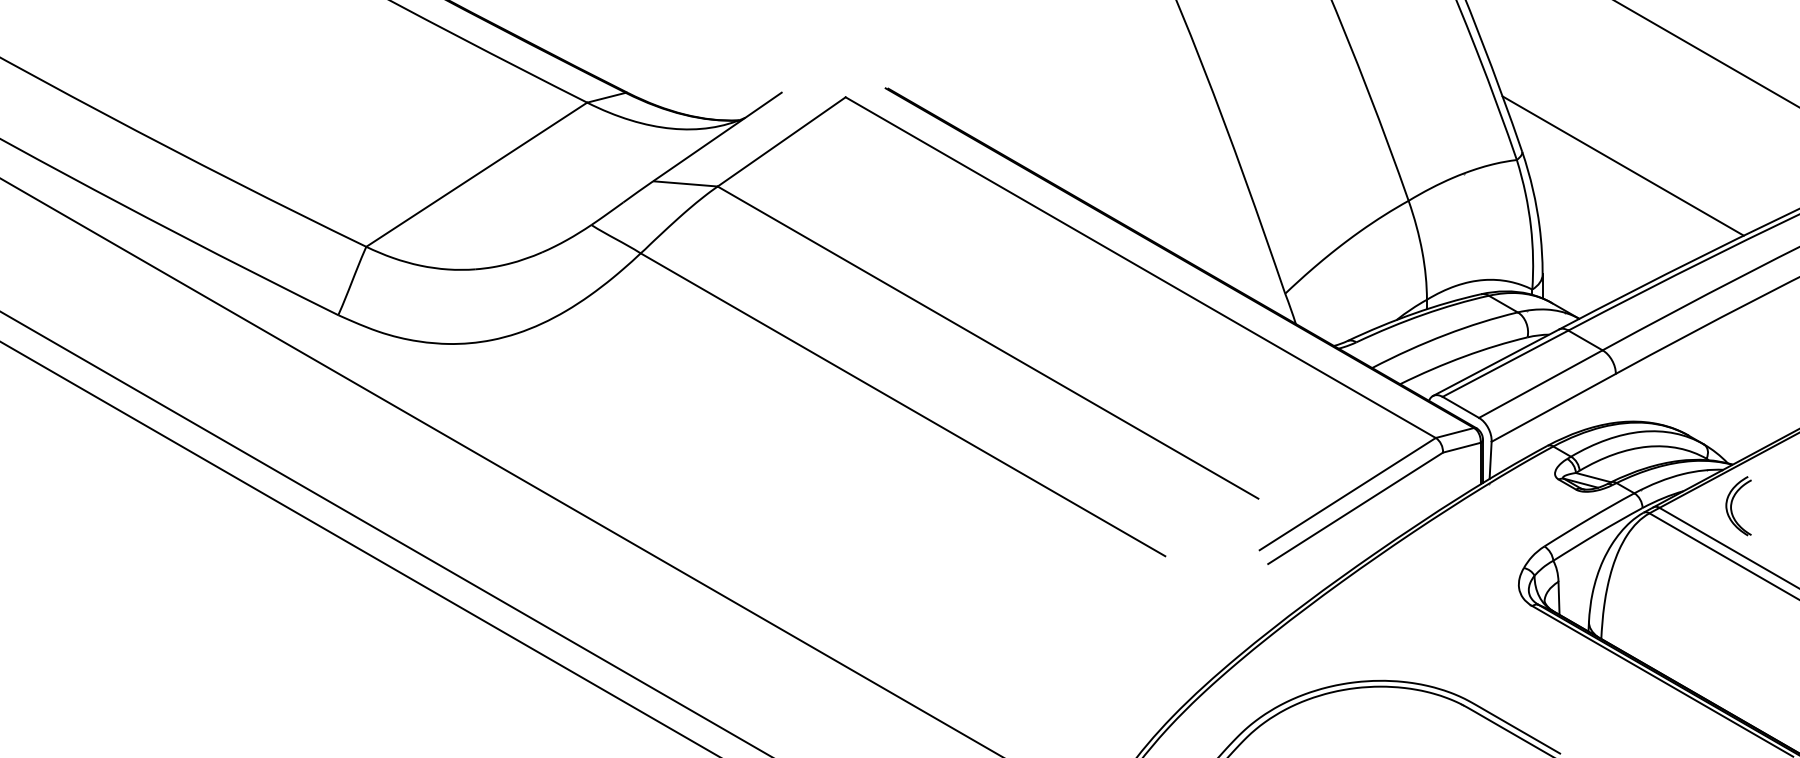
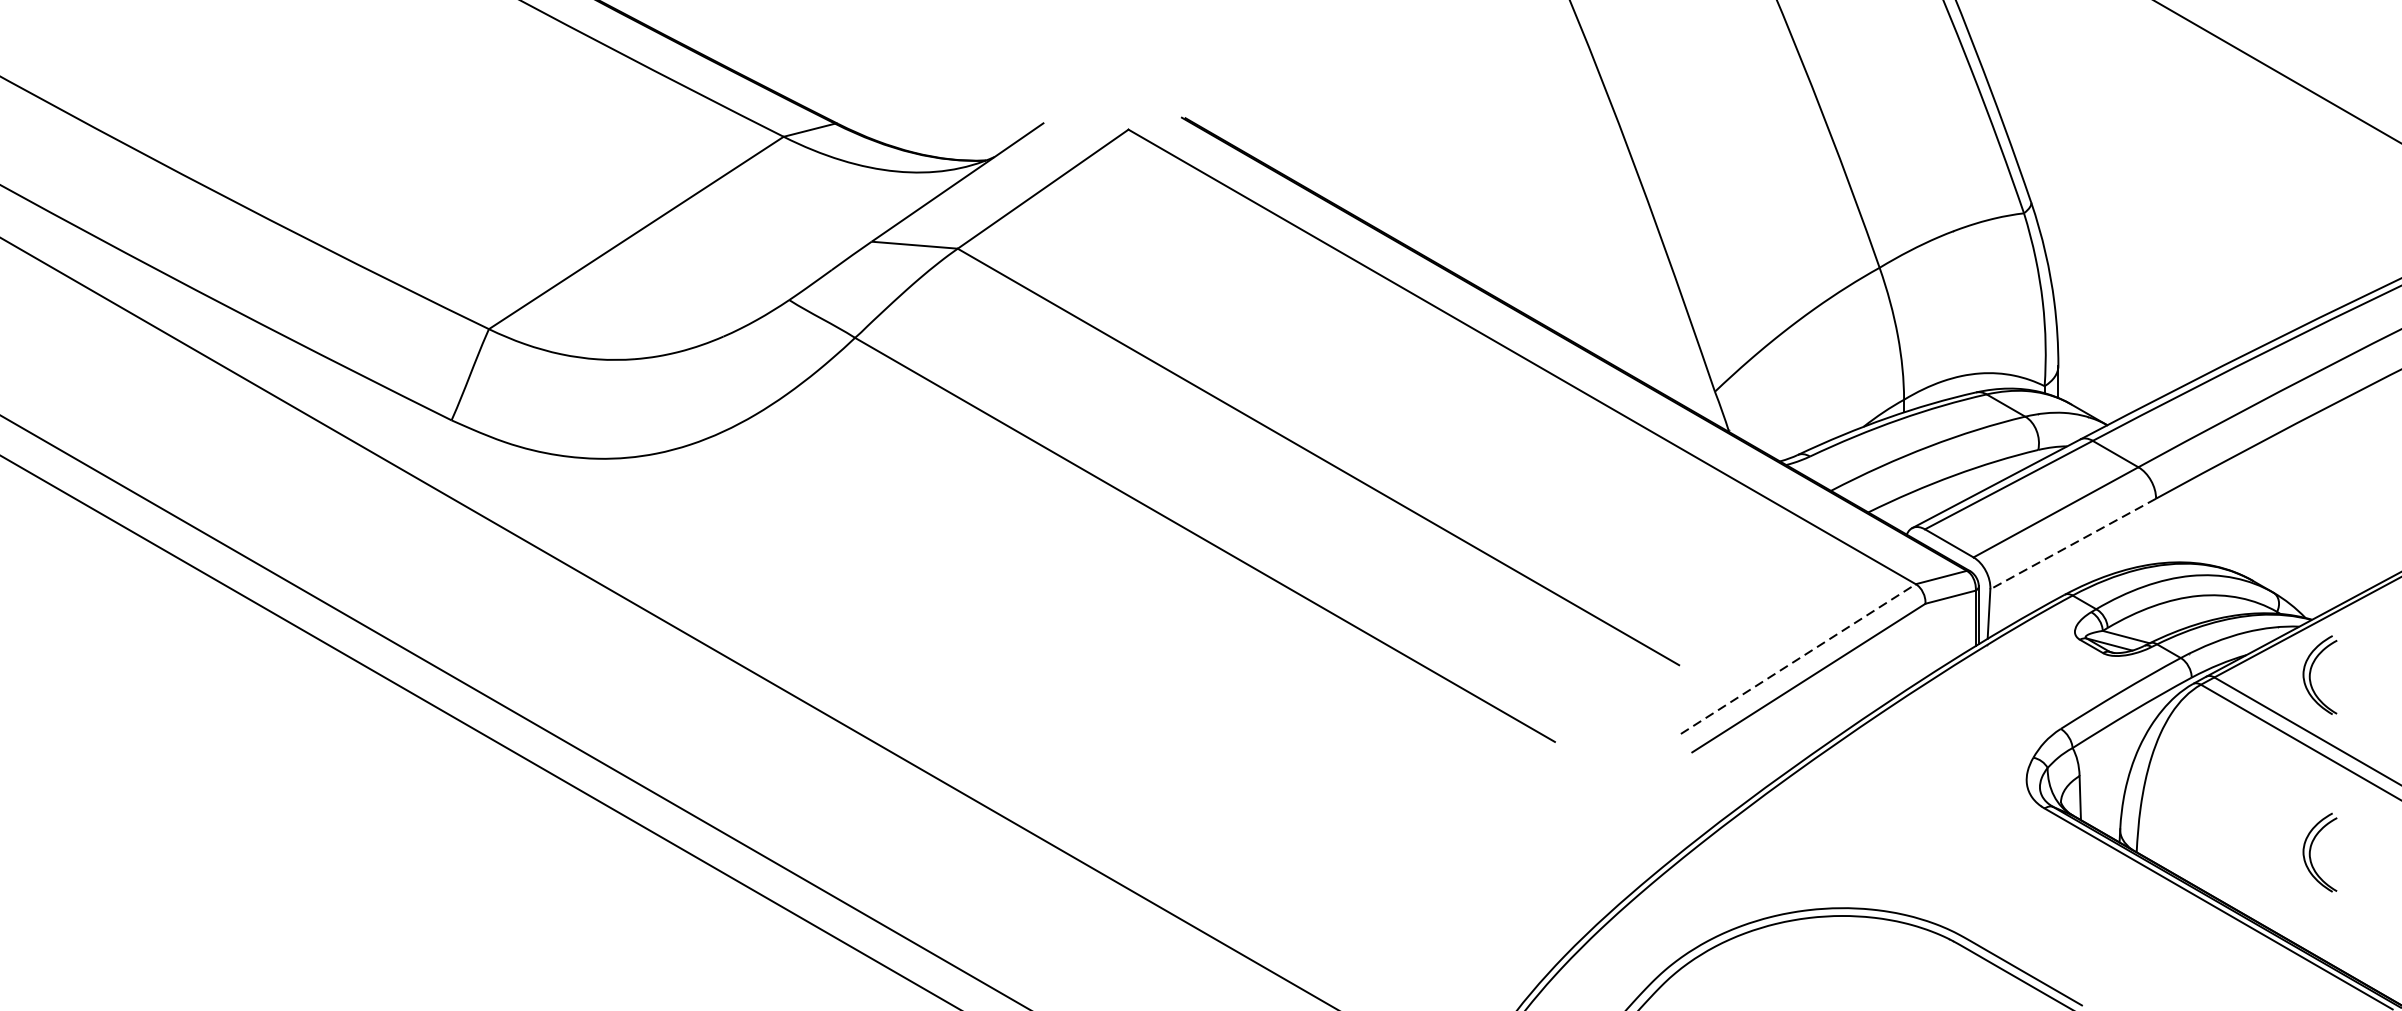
line: (1622, 165) -> (2164, 220), removed
line: (1553, 407) -> (2072, 543), solid -> dashed
line: (1348, 493) -> (1799, 658), solid -> dashed
part: (1732, 637) -> (2311, 850), added

